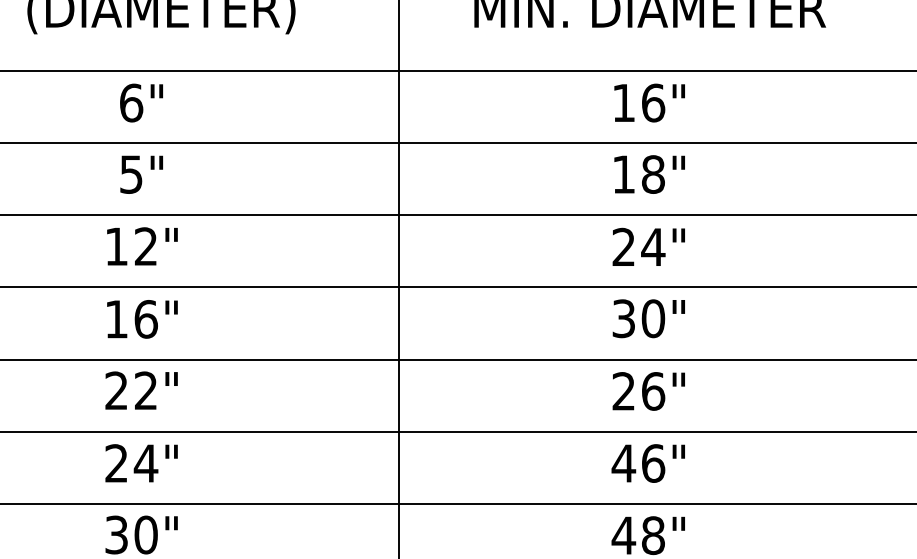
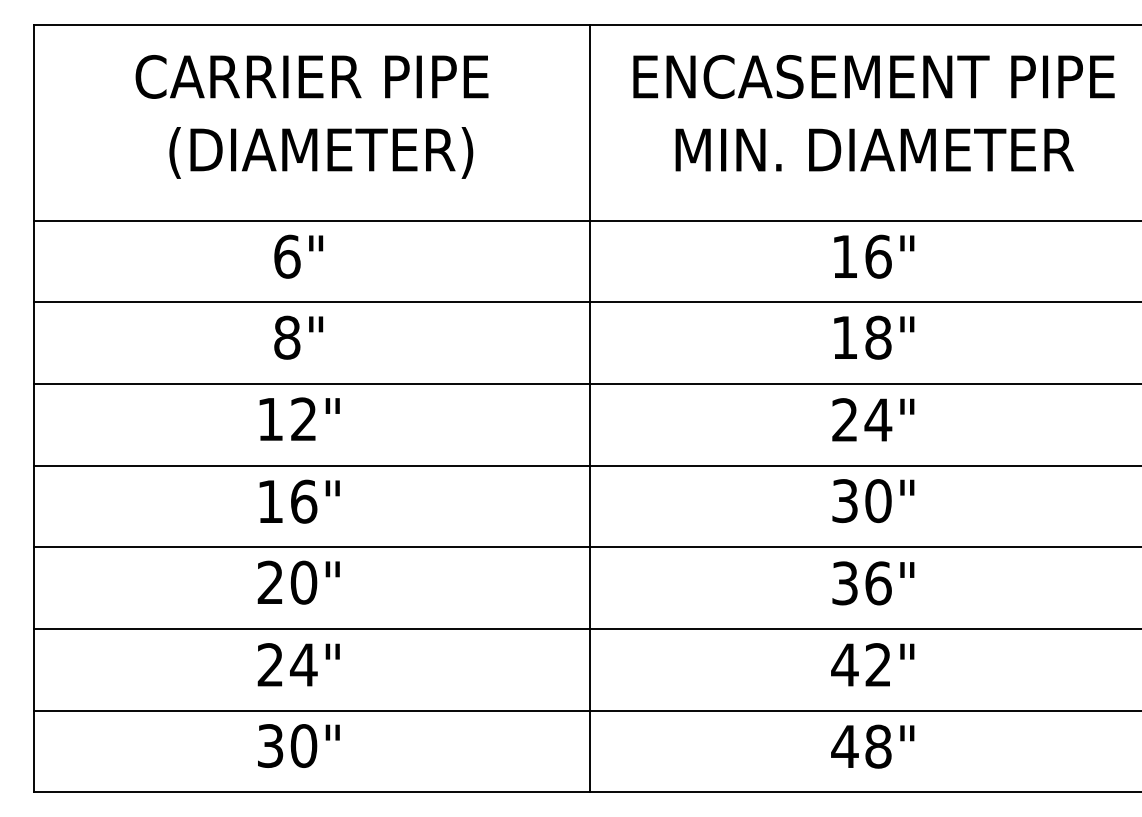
text: (131, 174) -> (287, 337), 5" -> 8"
text: (145, 390) -> (303, 582), 22" -> 20"
text: (623, 391) -> (844, 583), 26" -> 36"
text: (653, 463) -> (878, 665), 46" -> 42"

